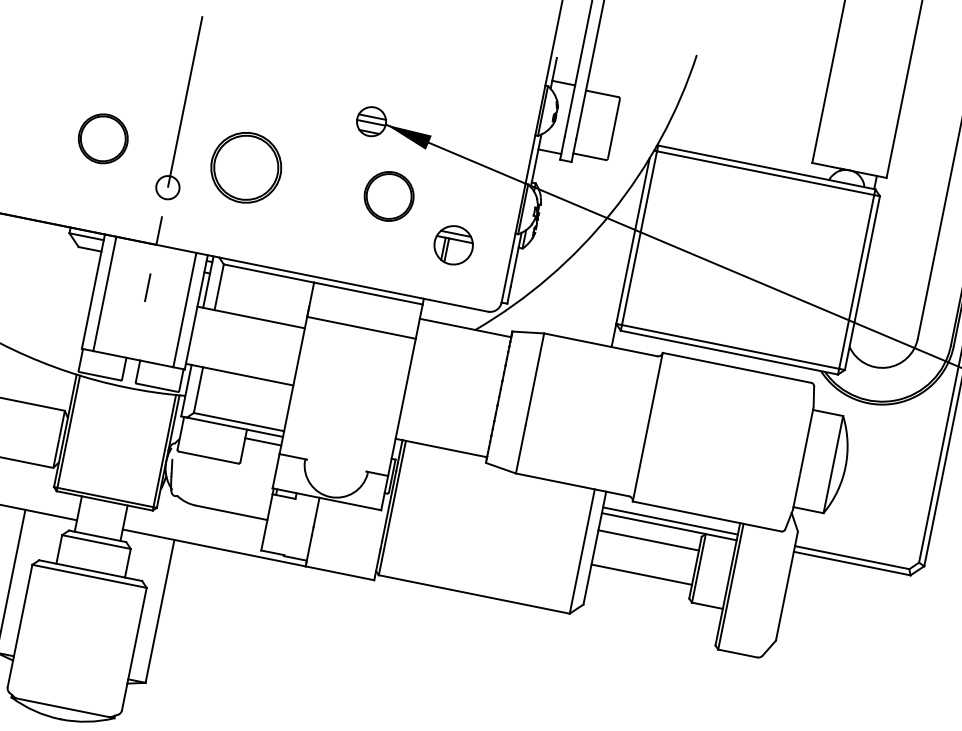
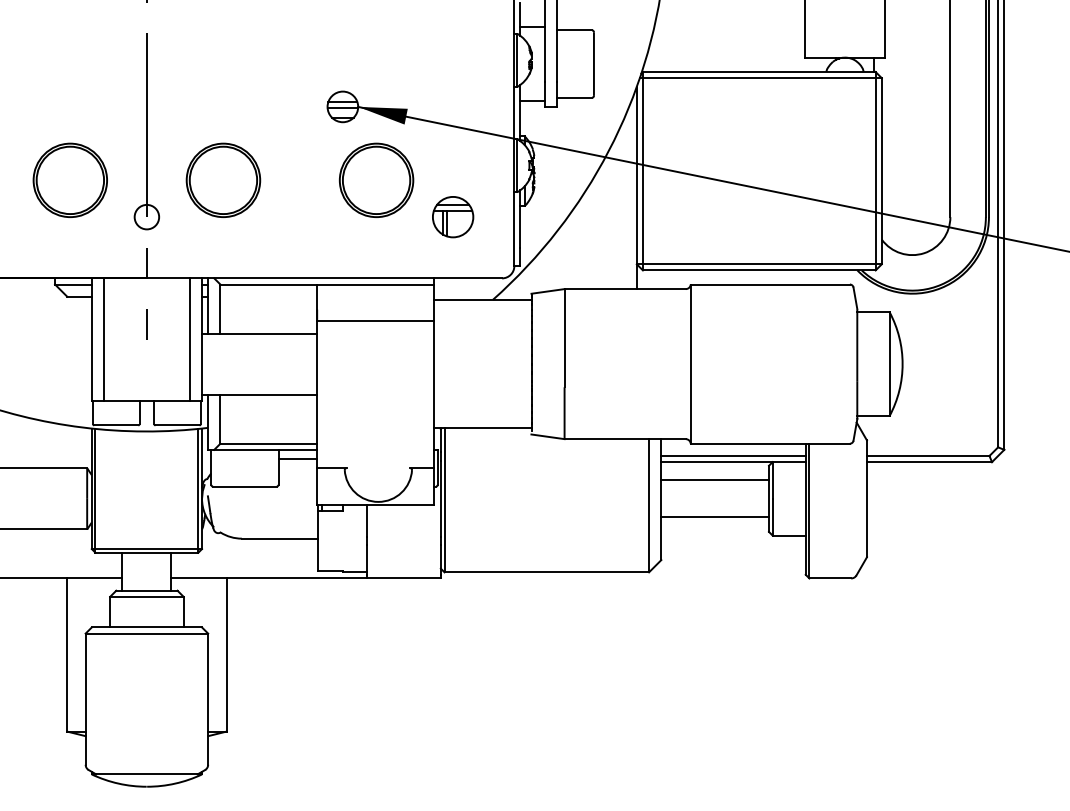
part: (102, 137) -> (69, 179), size x1.43
part: (389, 195) -> (376, 179), size x1.43

